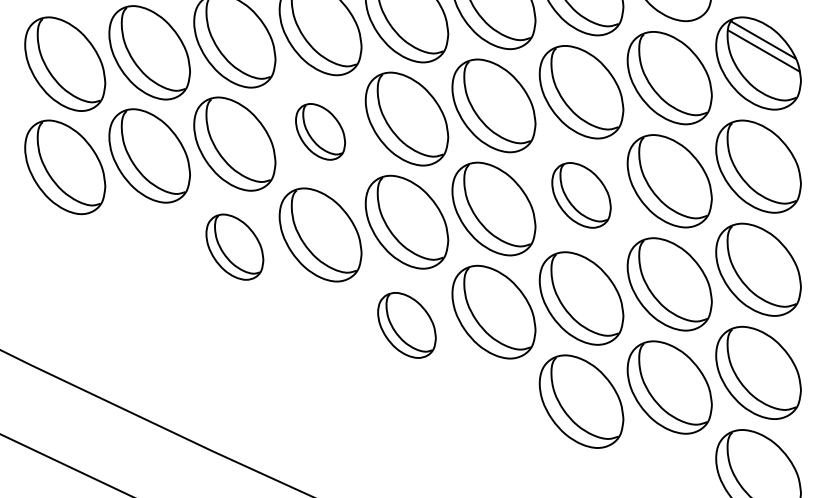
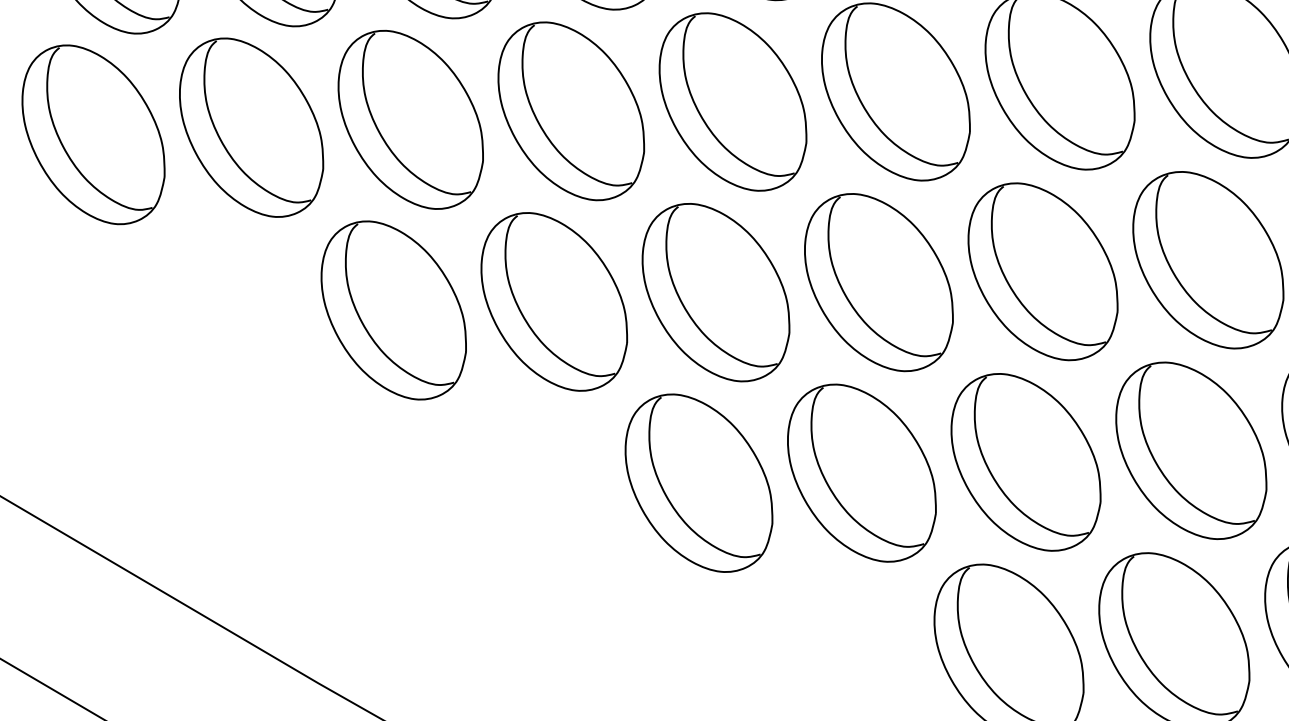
part: (320, 131) -> (571, 110), size x1.67
part: (581, 195) -> (1042, 271), size x1.43
part: (234, 246) -> (393, 308), size x1.43
part: (406, 325) -> (698, 483), size x1.43

